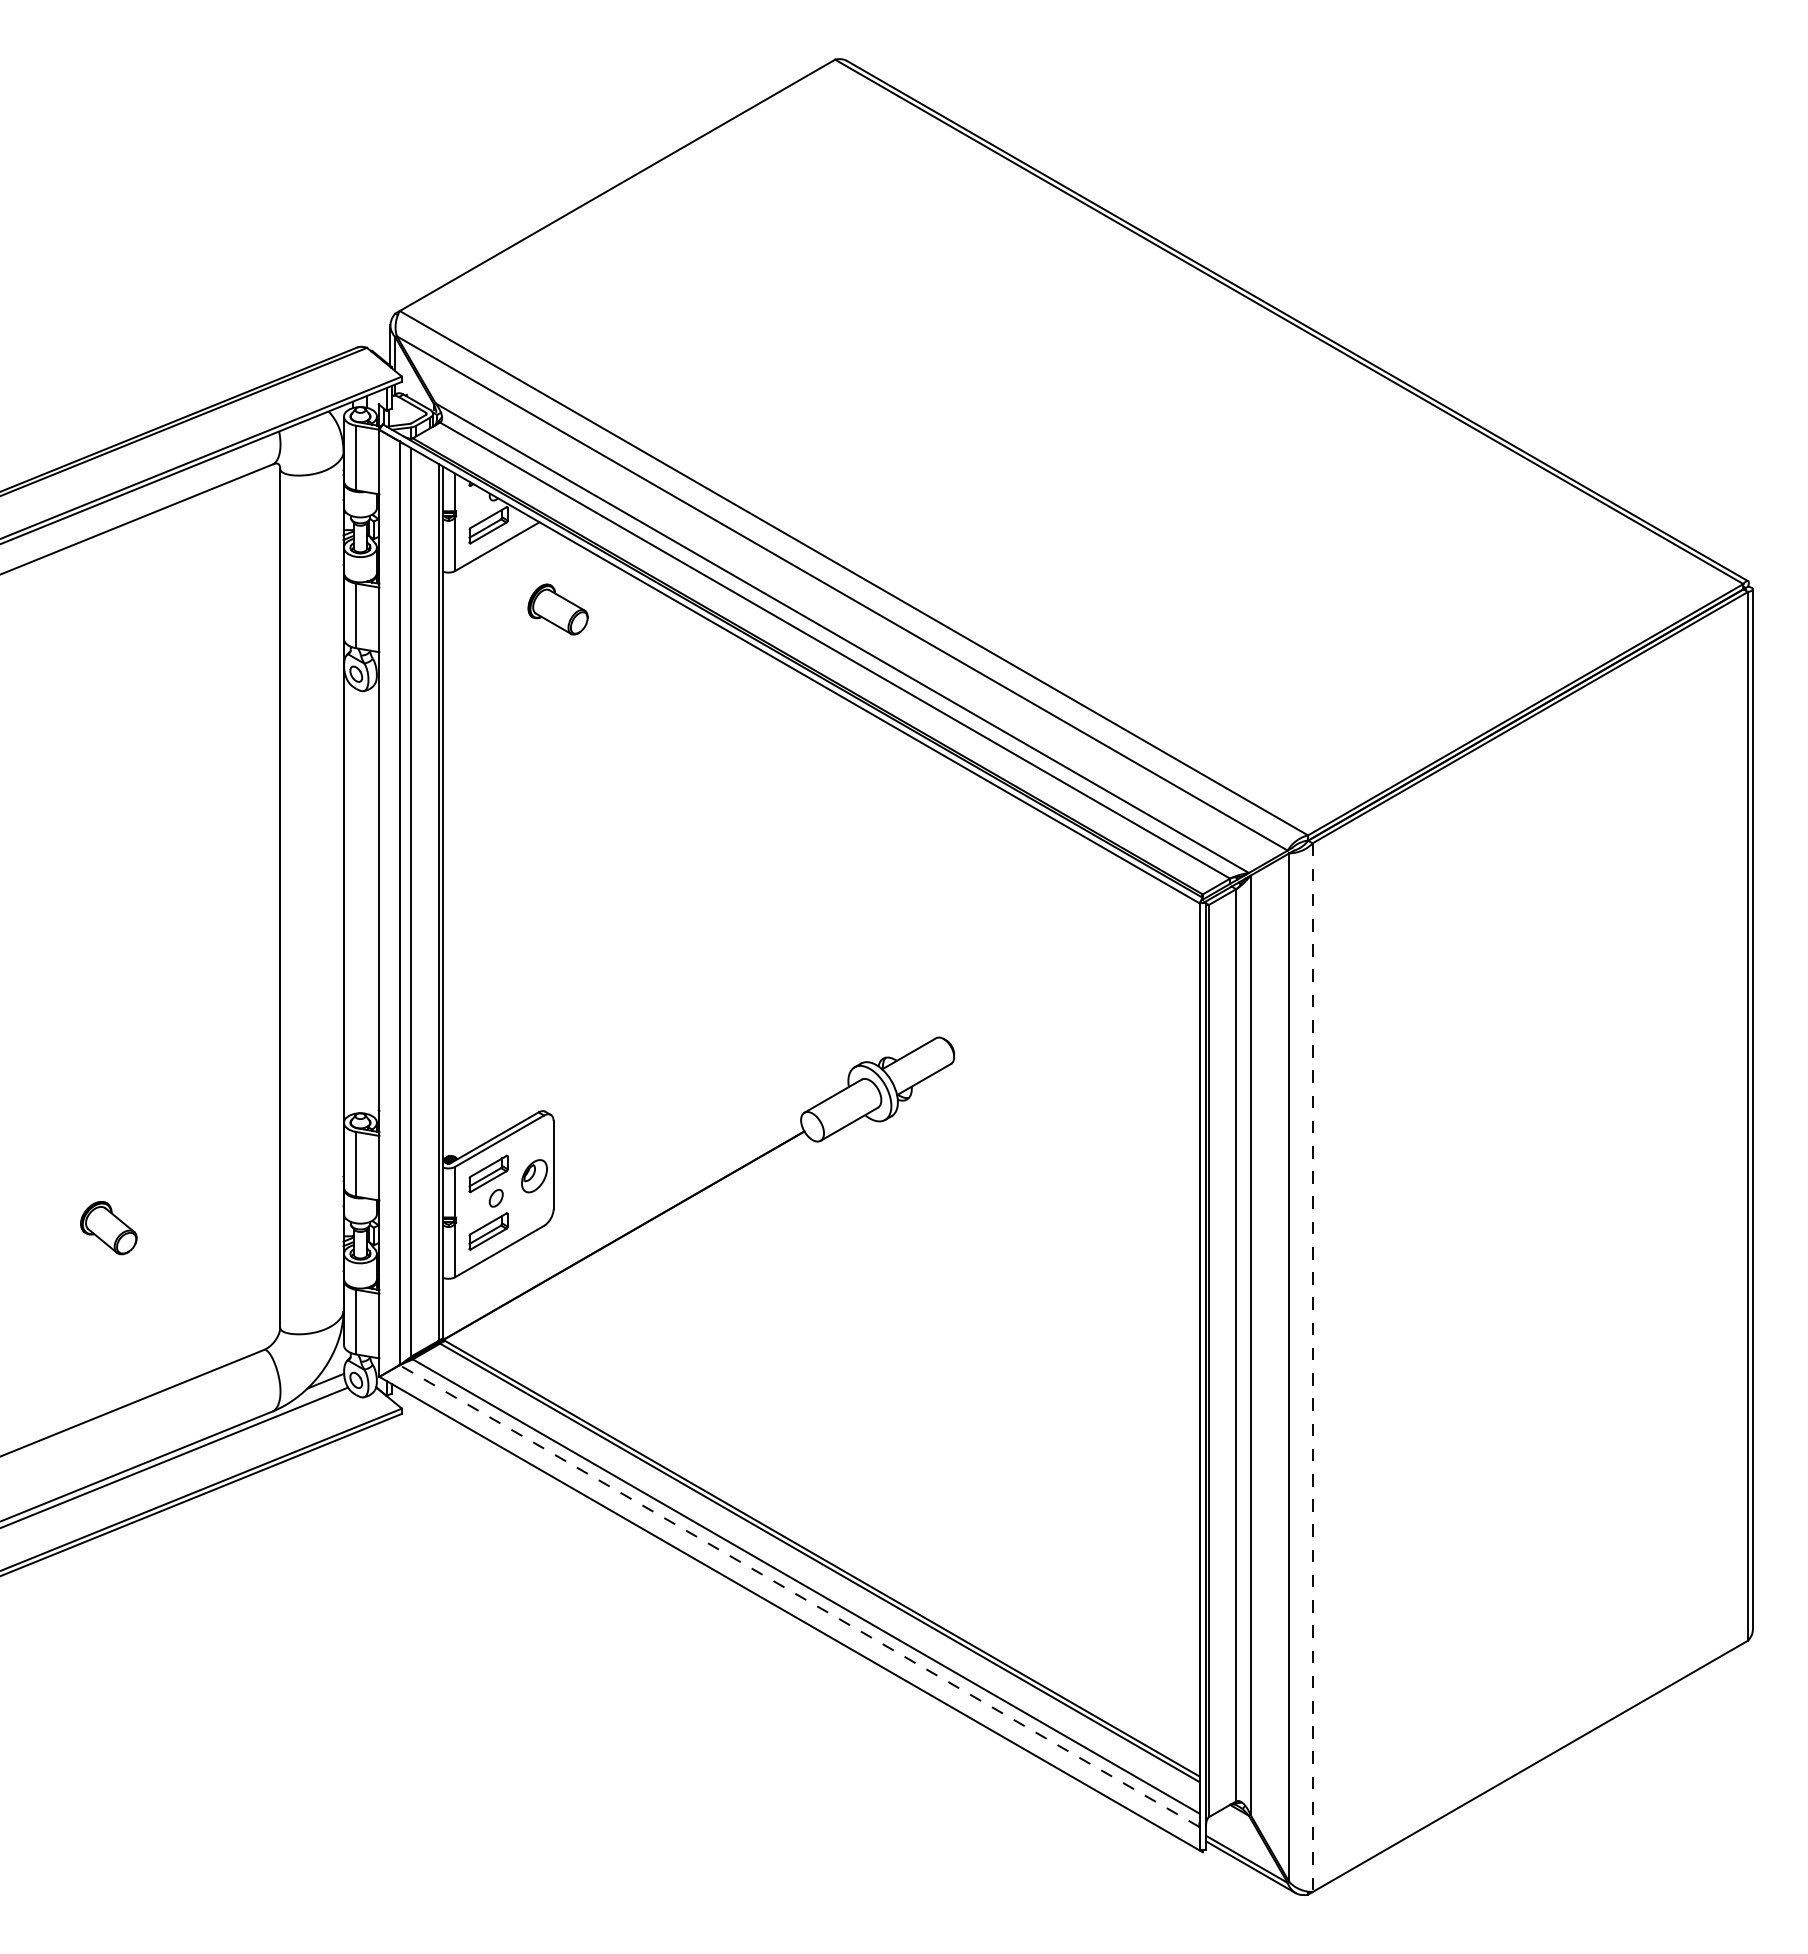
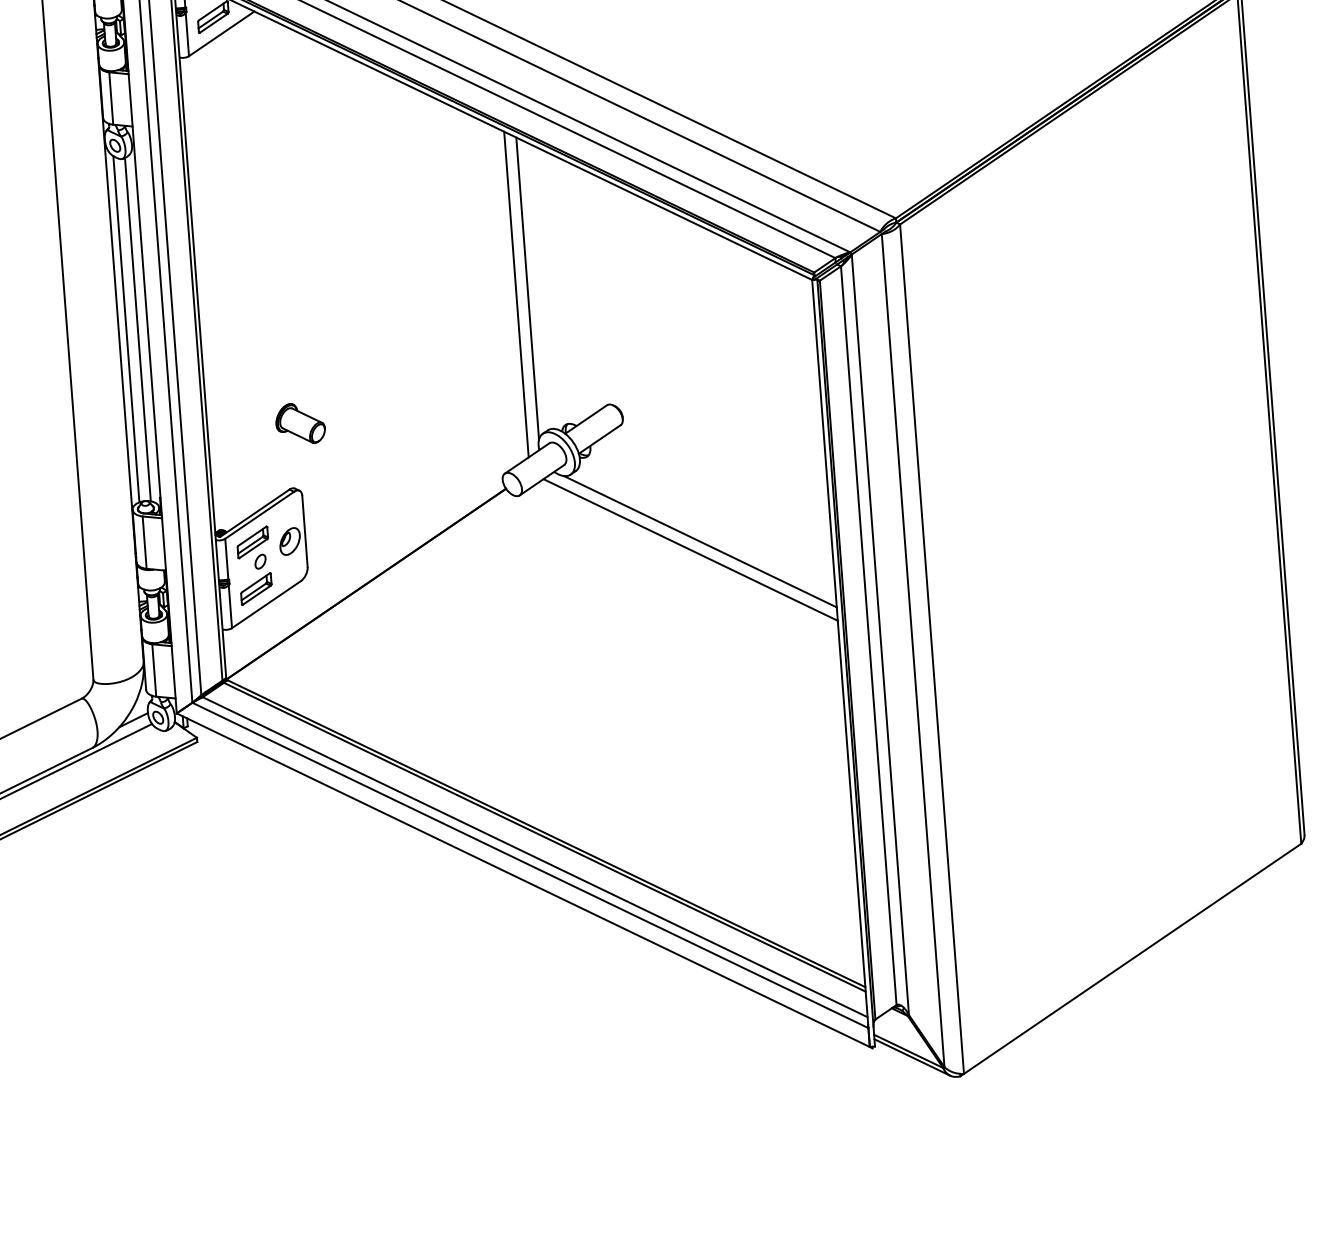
part: (557, 609) -> (300, 423), moved
line: (849, 887) -> (527, 288), added
line: (835, 893) -> (516, 294), added
line: (353, 900) -> (126, 329), added
line: (367, 902) -> (138, 329), added
line: (1037, 1214) -> (699, 541), added
line: (1025, 1223) -> (690, 549), added
line: (1312, 1368) -> (931, 649), dashed -> solid
line: (799, 1596) -> (530, 865), dashed -> solid

